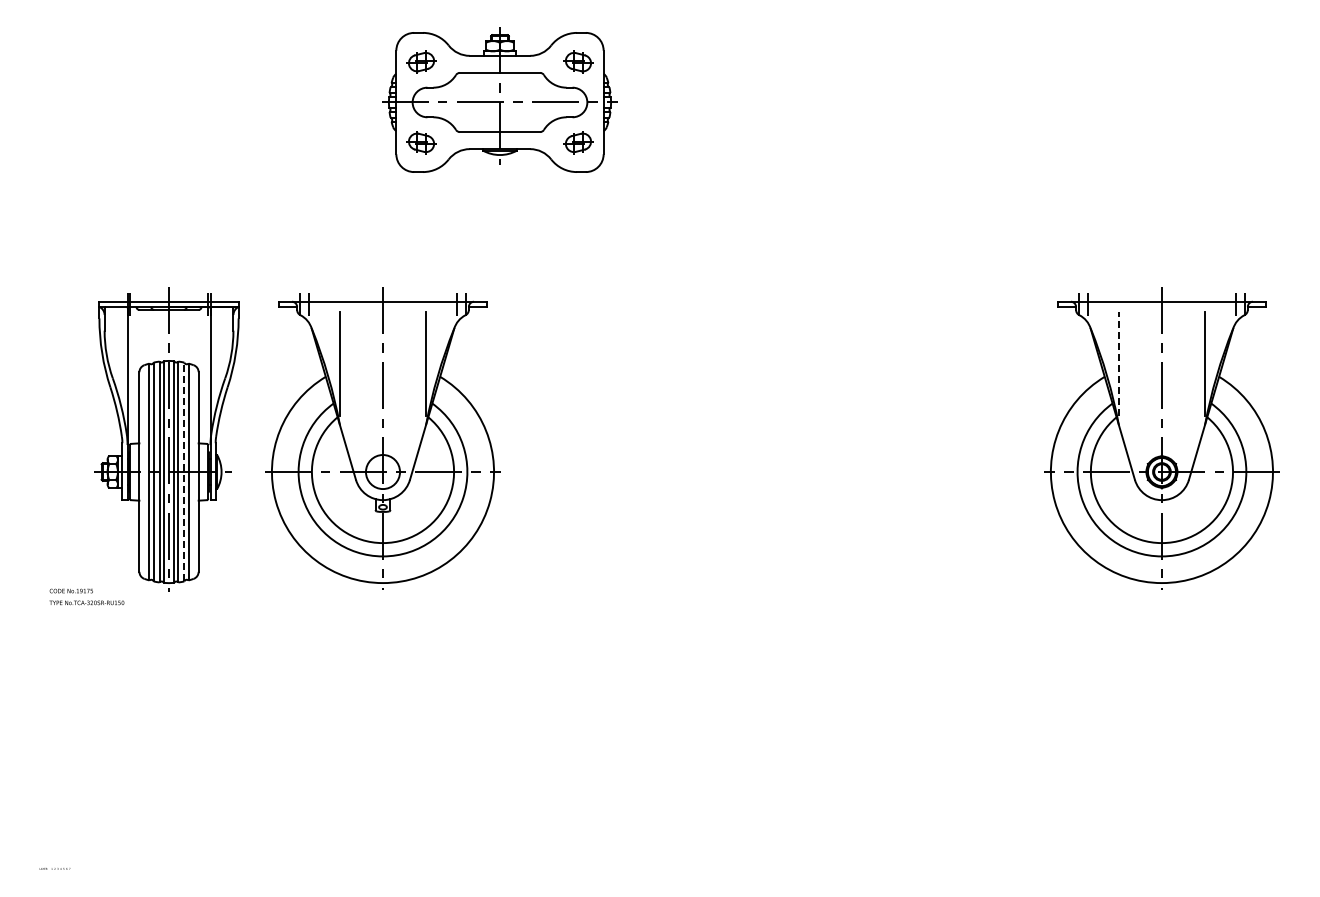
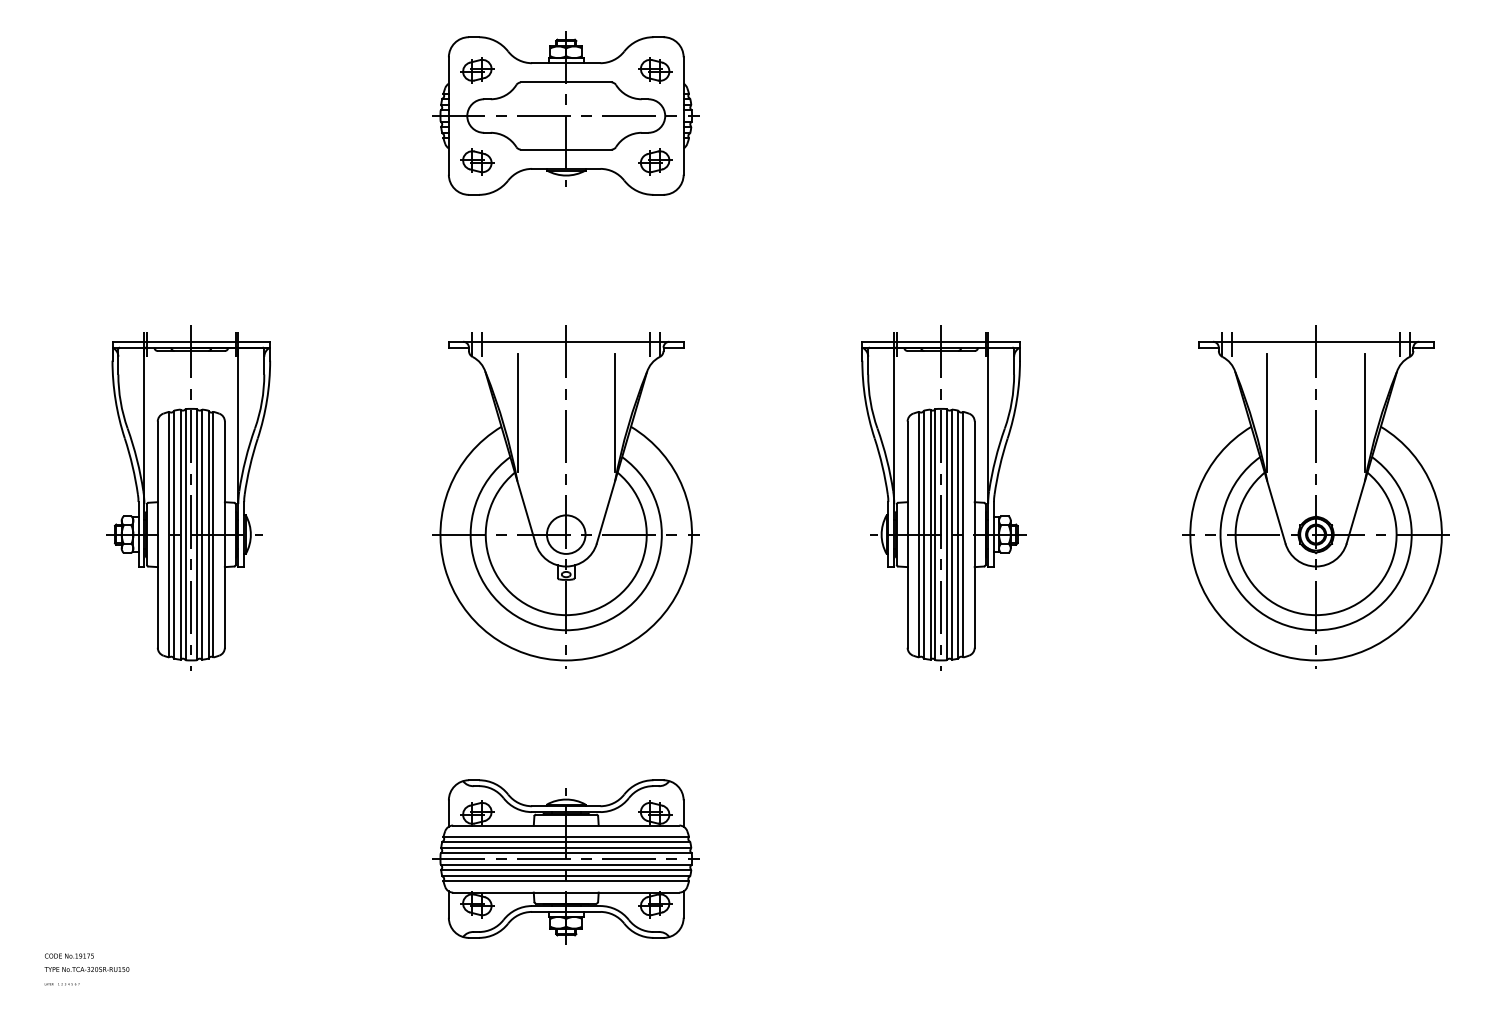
line: (1118, 363) -> (1266, 411), dashed -> solid
part: (382, 438) -> (565, 496), moved
part: (832, 439) -> (942, 497), added
line: (184, 471) -> (208, 534), dashed -> solid
text: (86, 596) -> (86, 962), moved
part: (499, 760) -> (565, 861), added

